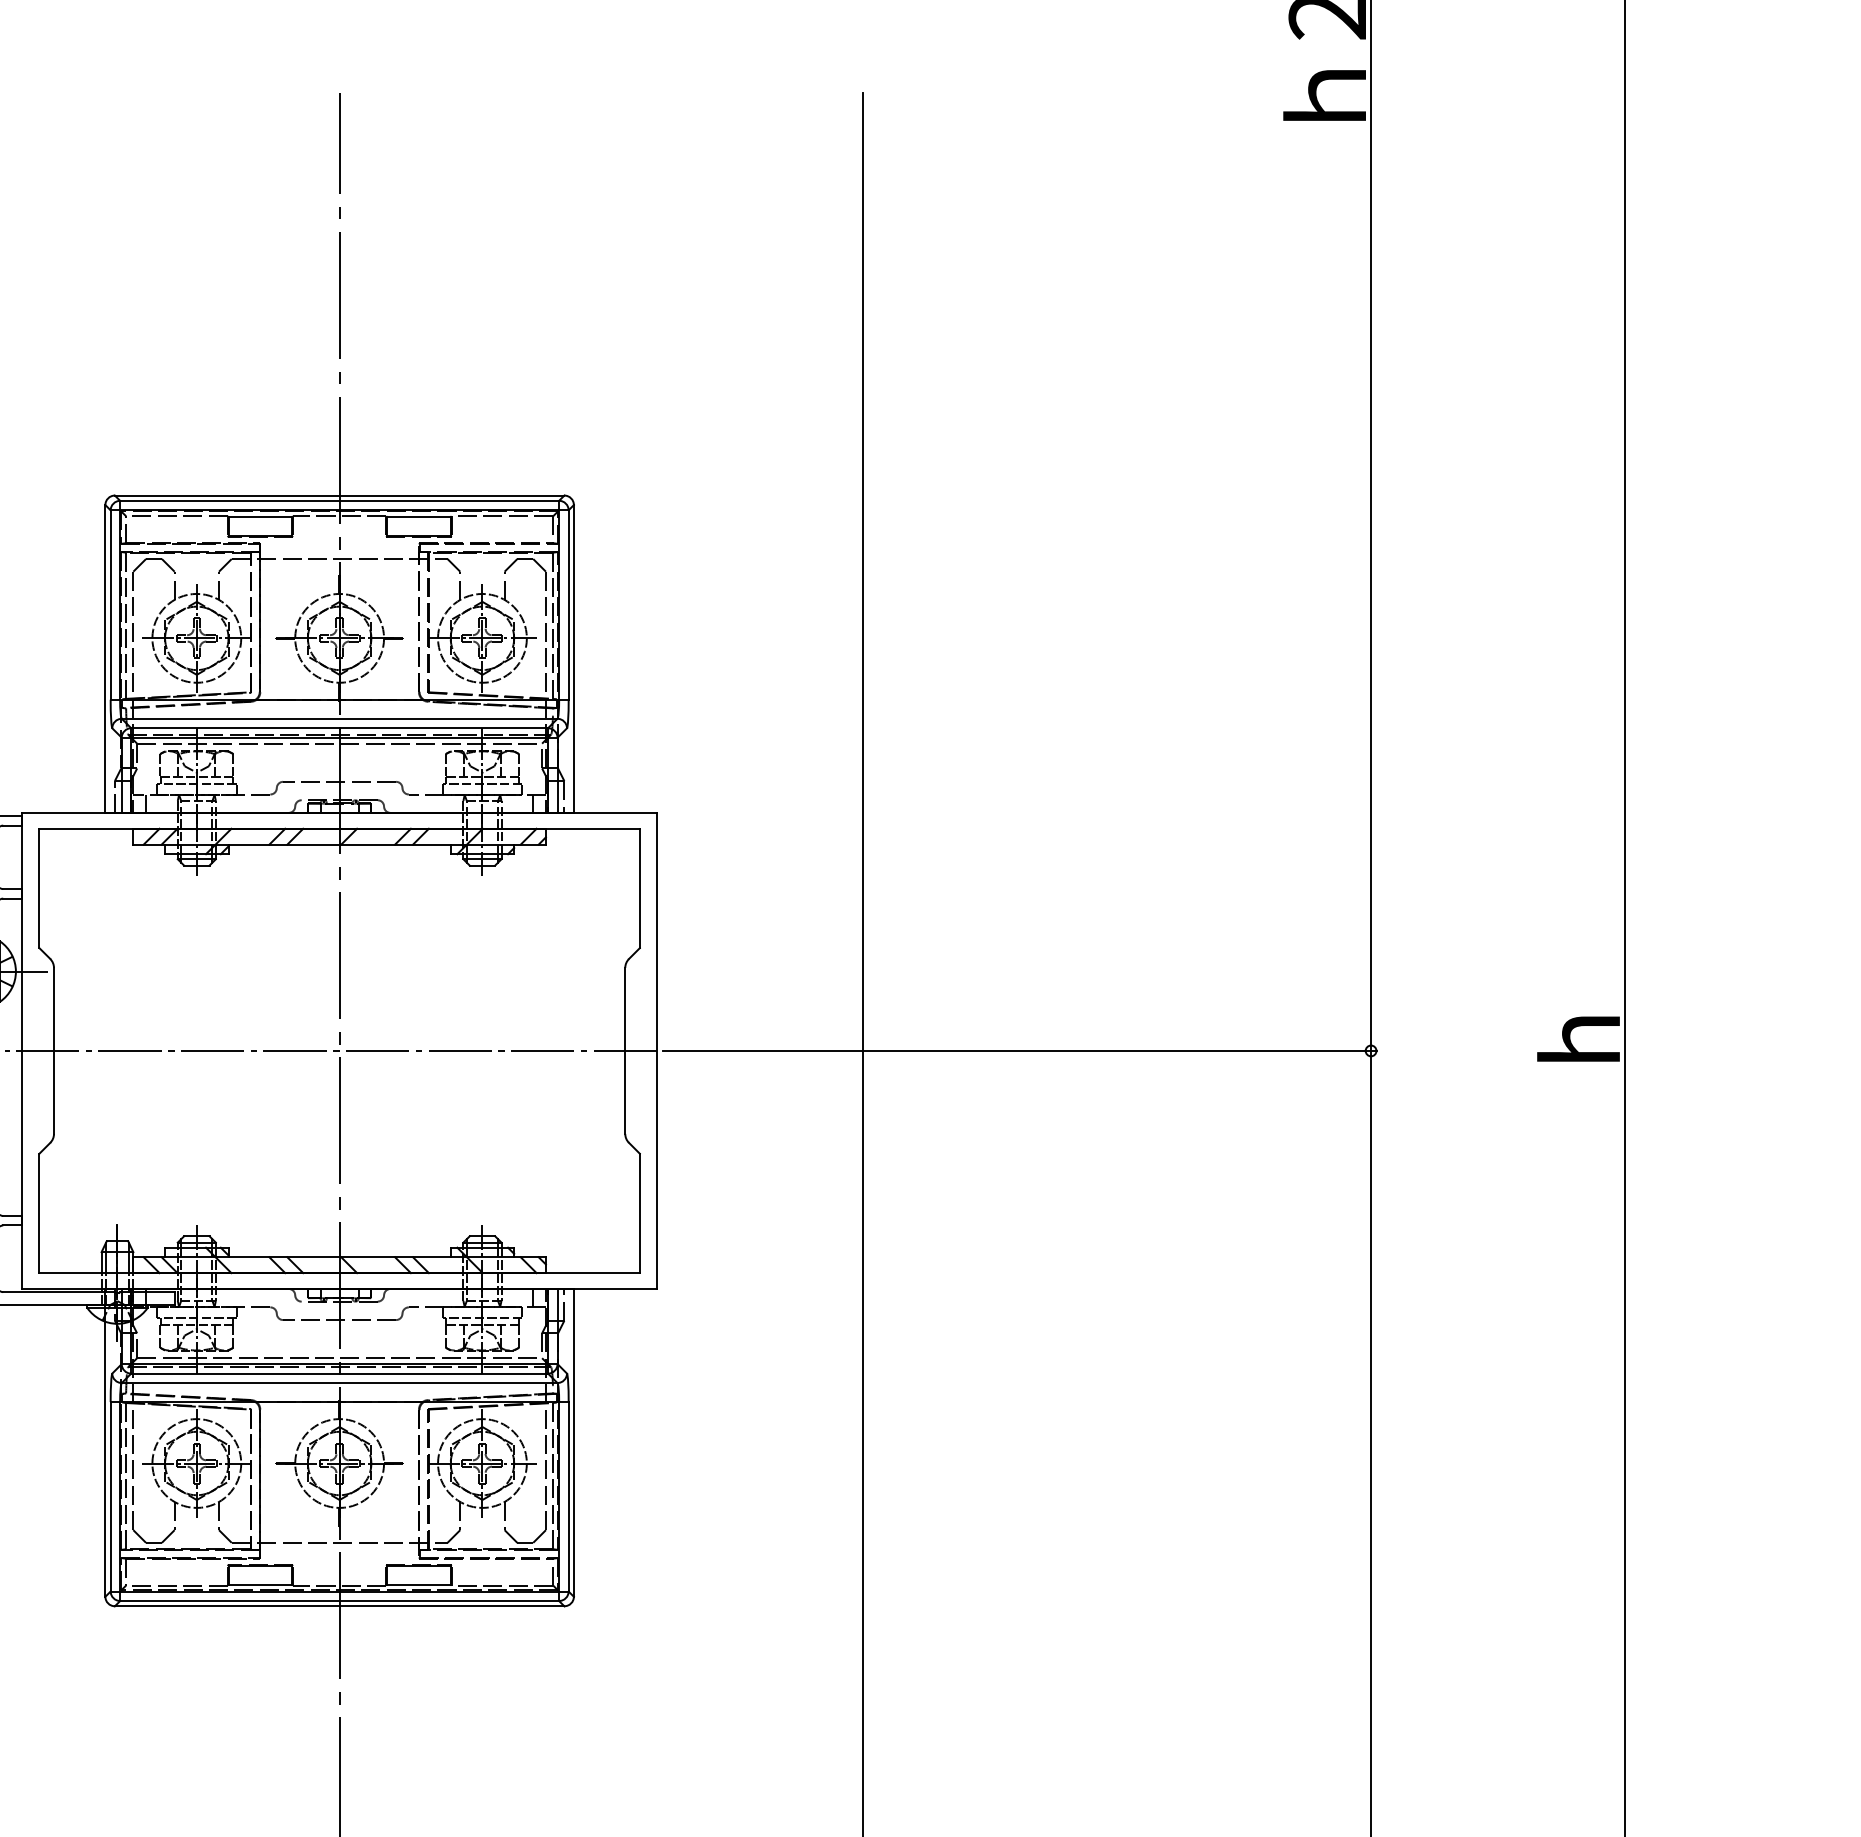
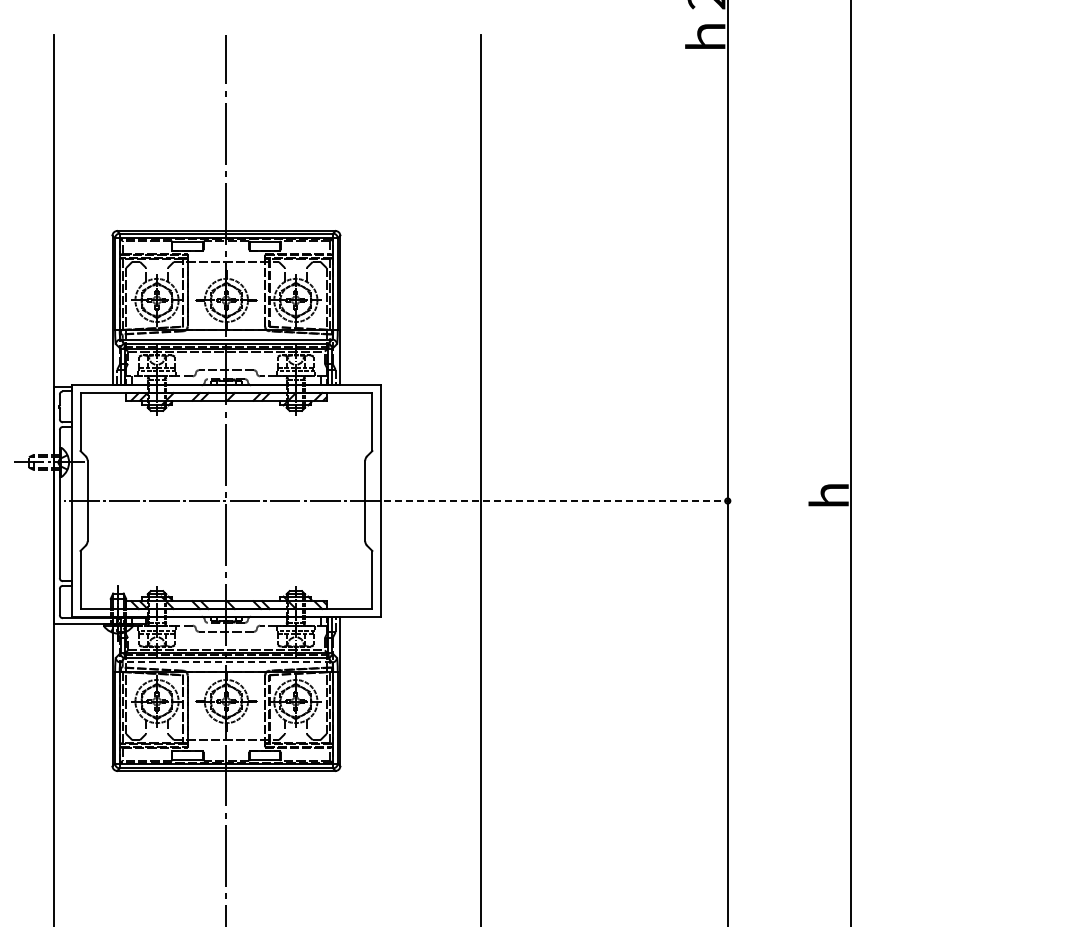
line: (1020, 1051) -> (557, 501), solid -> dashed
line: (339, 1383) -> (226, 662), solid -> dashed

